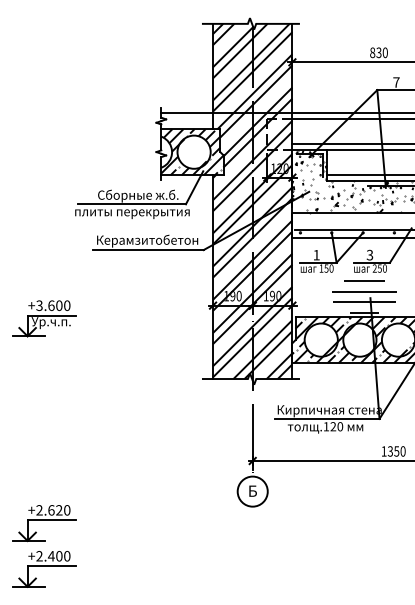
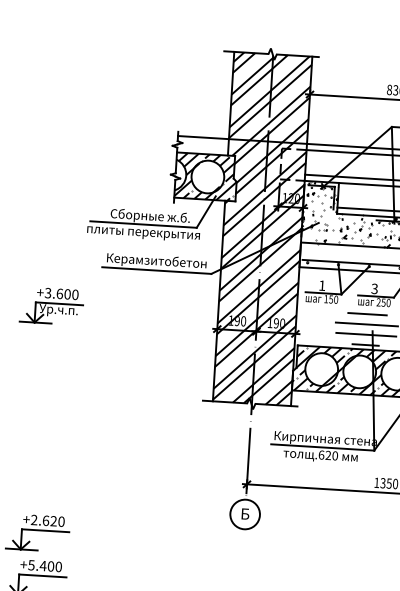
part: (44, 318) -> (52, 306), moved
text: (326, 426) -> (321, 454), .120 -> .620
text: (39, 556) -> (31, 565), +2.400 -> +5.400

